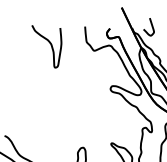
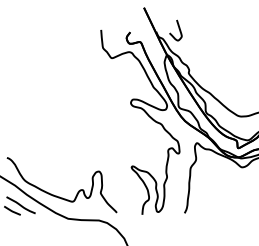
curve: (50, 45) -> (60, 51), removed

